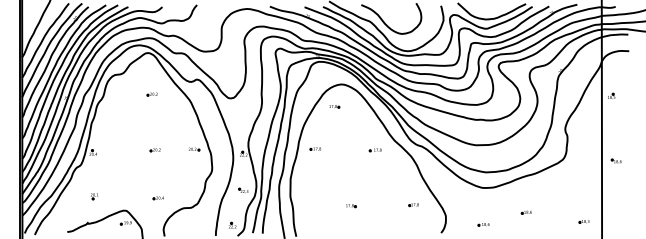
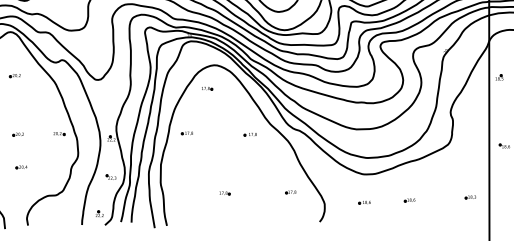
part: (157, 198) -> (20, 167), moved
part: (583, 221) -> (469, 197), moved
part: (483, 224) -> (364, 202), moved

